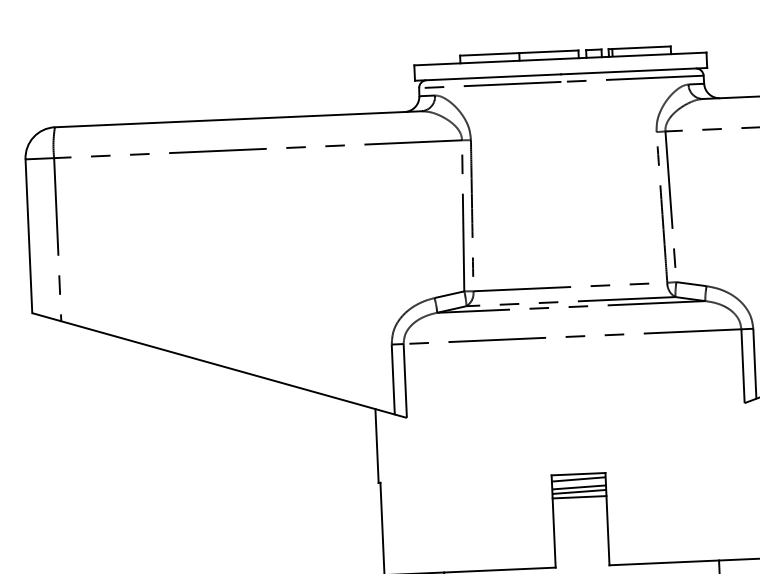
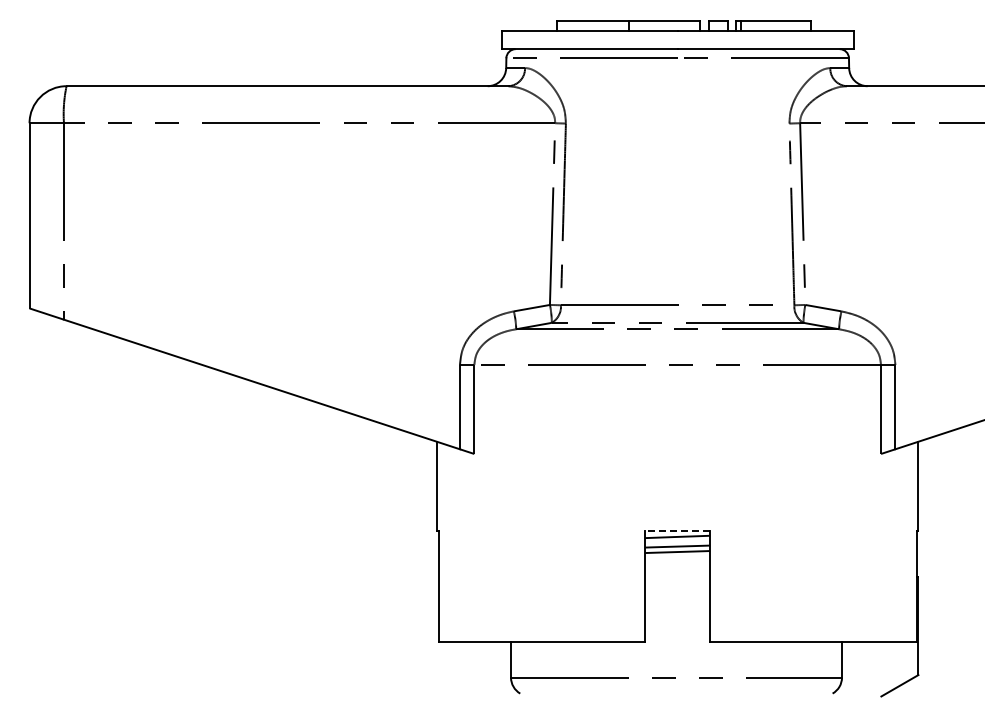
line: (578, 474) -> (677, 530), solid -> dashed
line: (579, 497) -> (677, 558), removed

